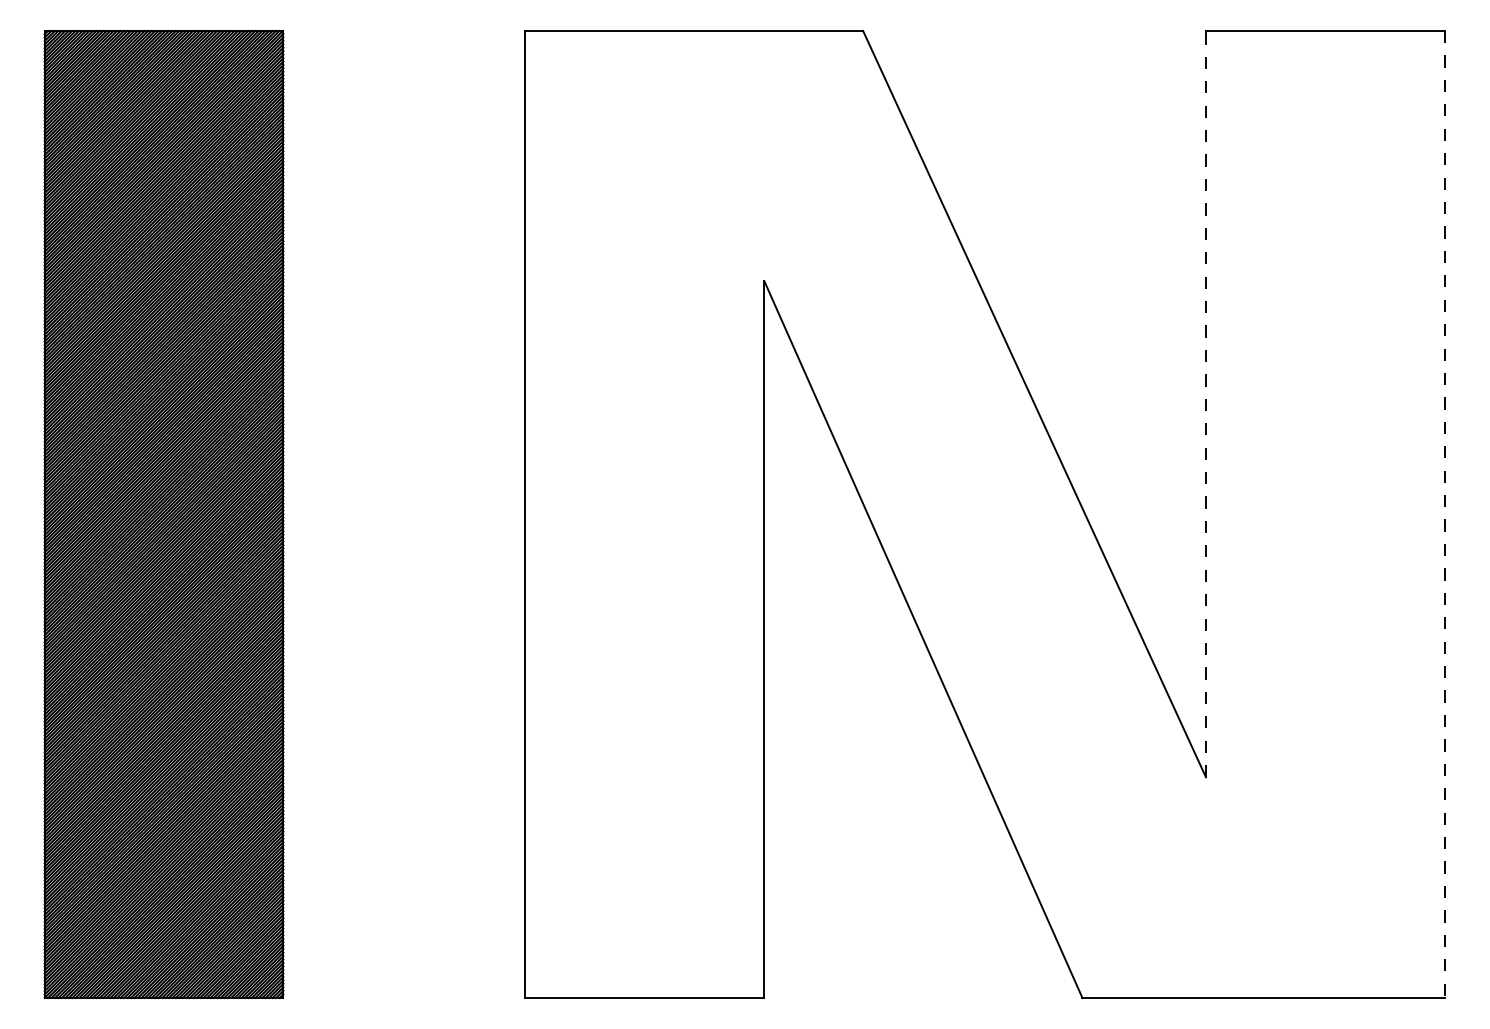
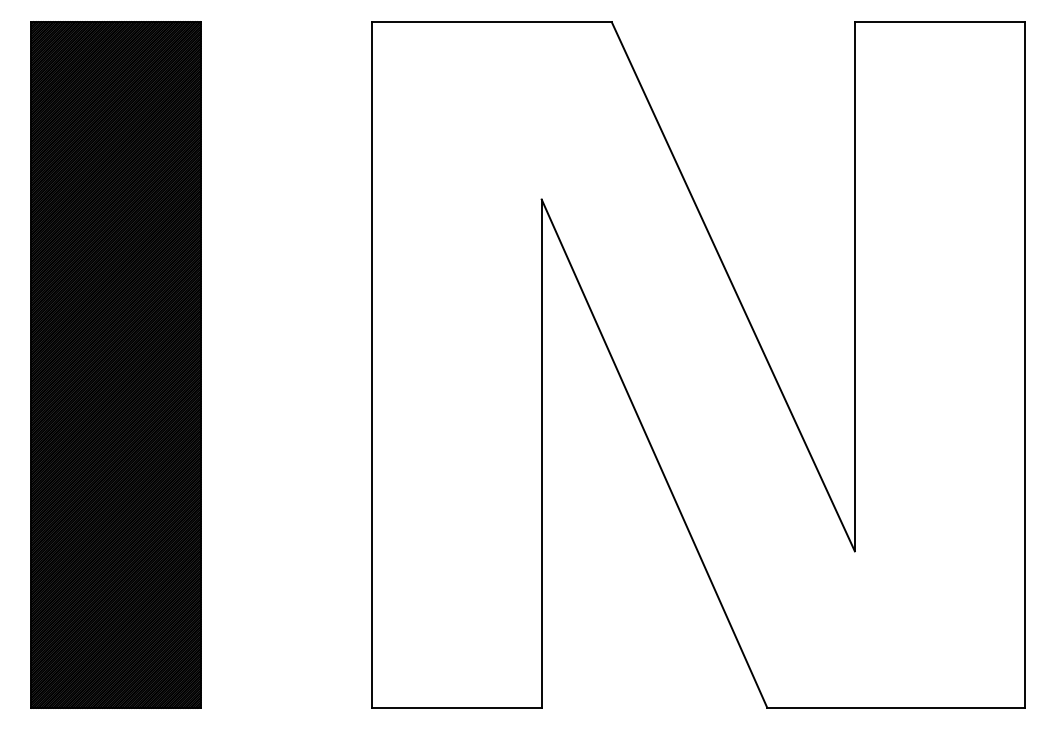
line: (1205, 403) -> (854, 286), dashed -> solid
line: (1445, 515) -> (1024, 365), dashed -> solid

